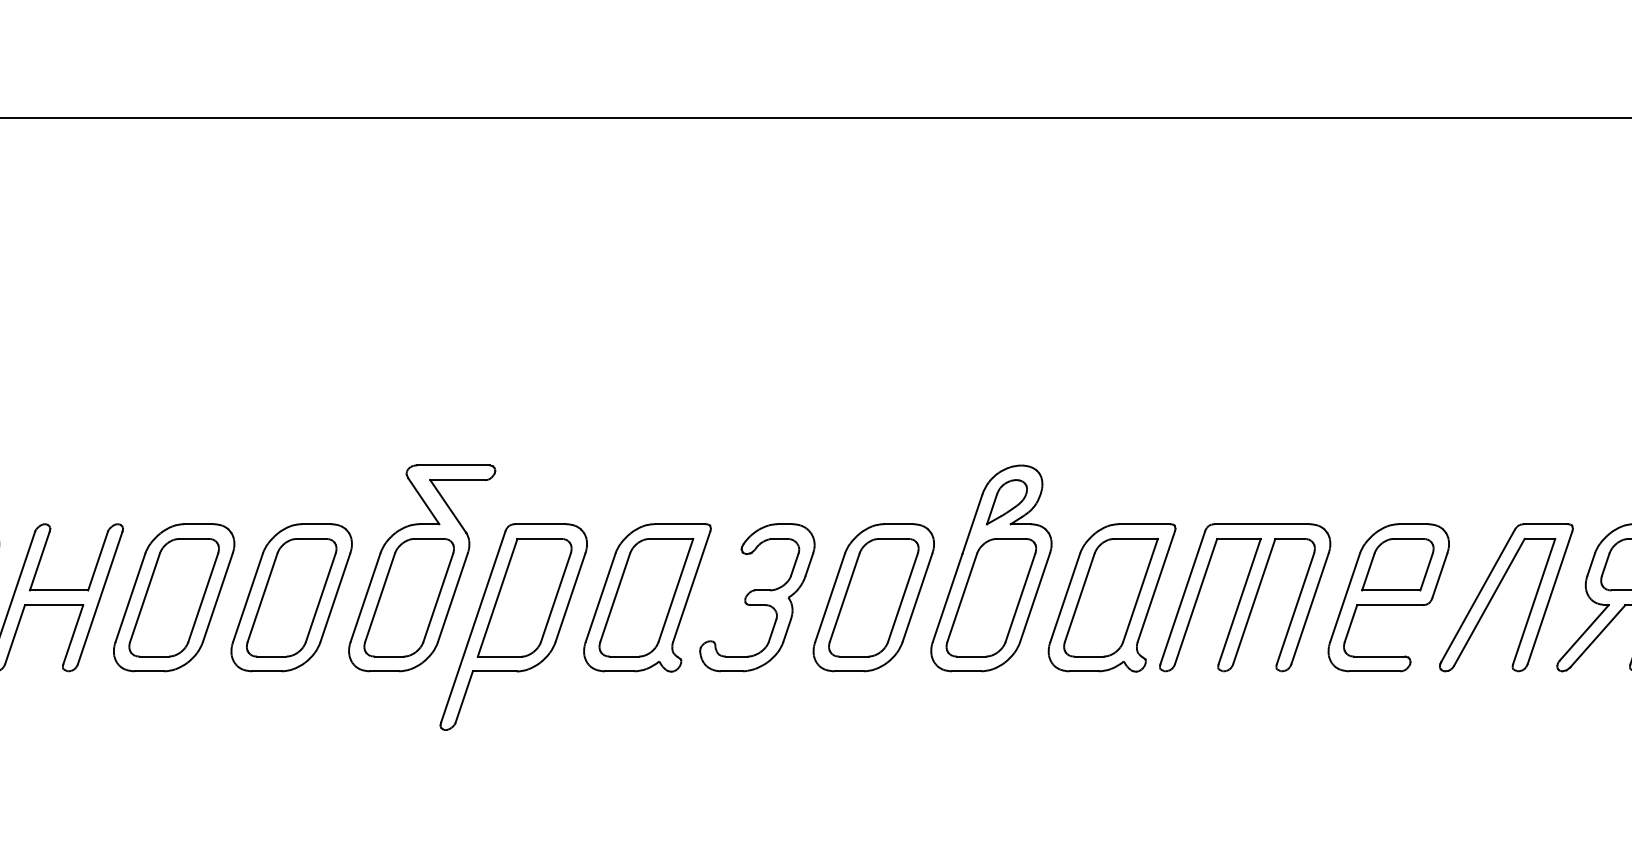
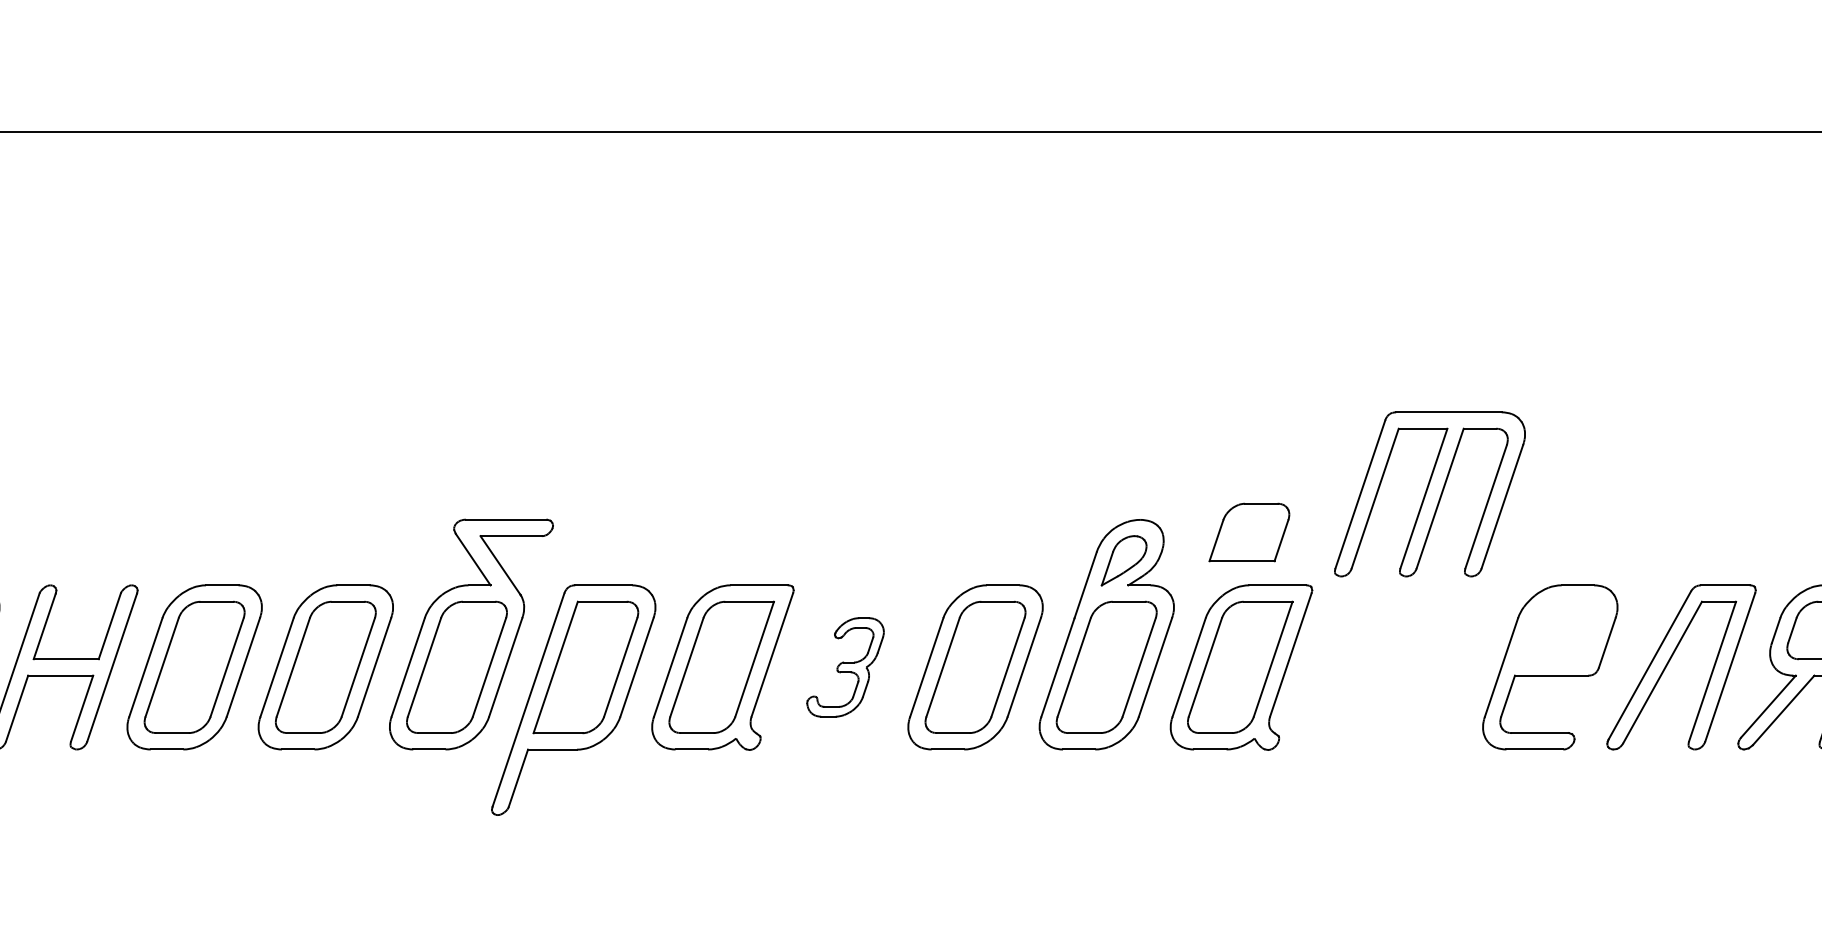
part: (1397, 564) -> (1249, 532), moved
part: (757, 597) -> (845, 667), size x0.6
part: (1244, 597) -> (1429, 494), moved

